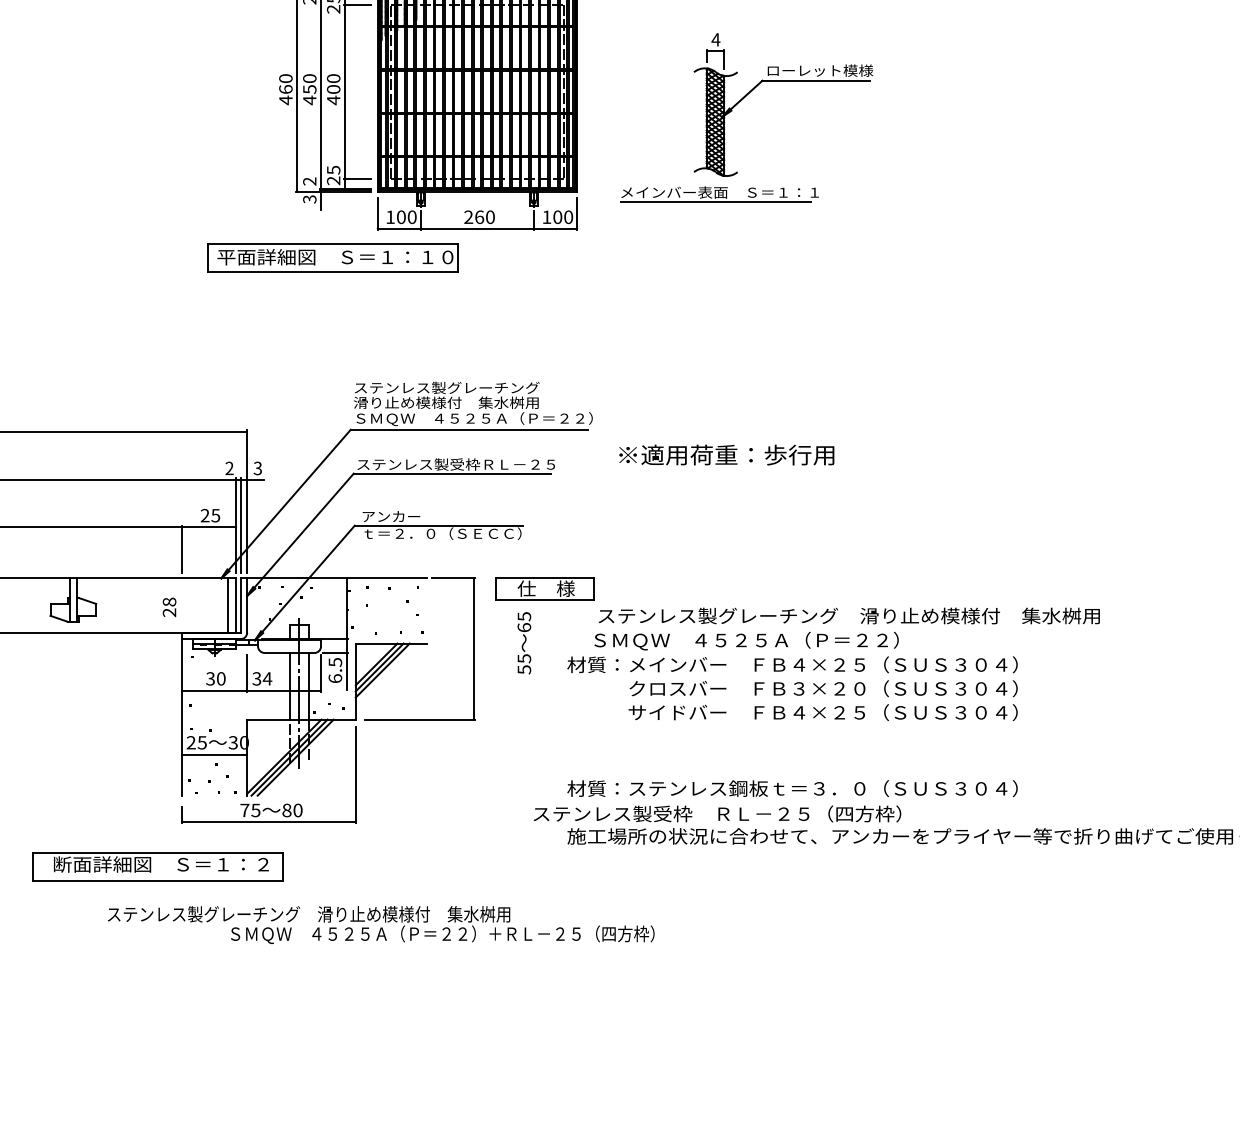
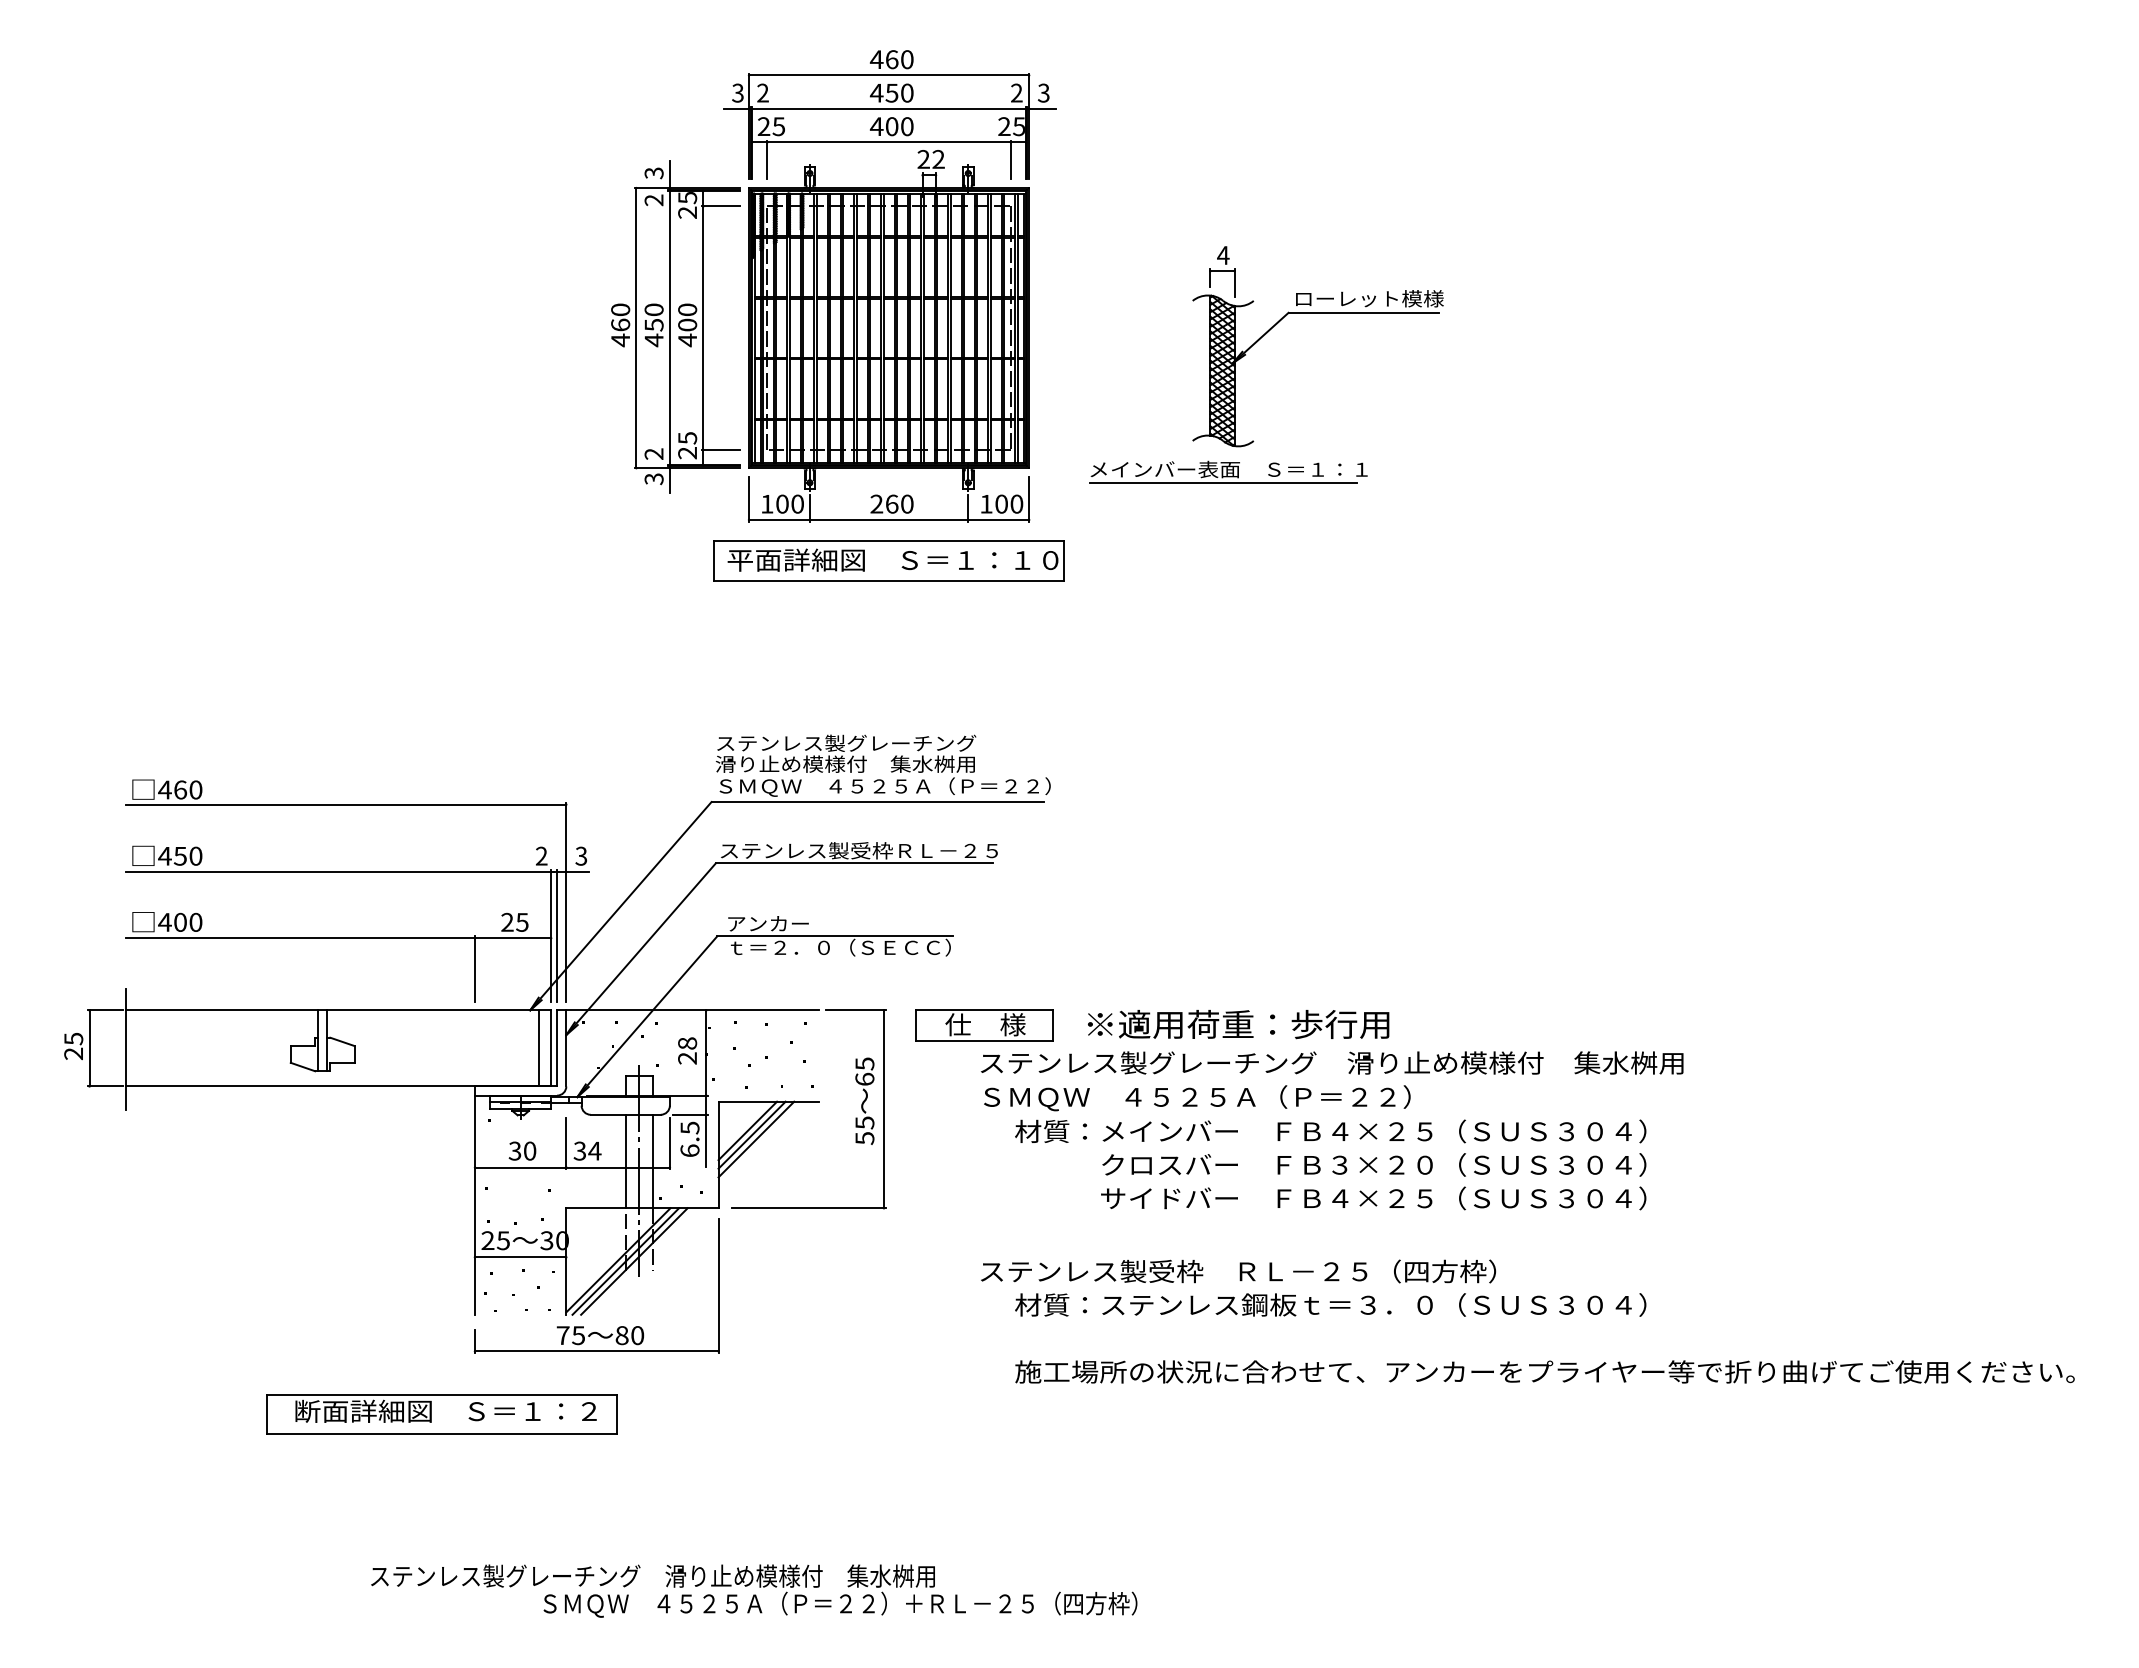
part: (332, 257) -> (888, 560), moved
text: (726, 455) -> (1238, 1024), moved
text: (169, 607) -> (687, 1050), moved
text: (849, 615) -> (1332, 1062), moved
text: (746, 641) -> (1197, 1098), moved
text: (524, 642) -> (864, 1100), moved
text: (717, 813) -> (1238, 1271), moved
text: (381, 924) -> (754, 1590), moved

